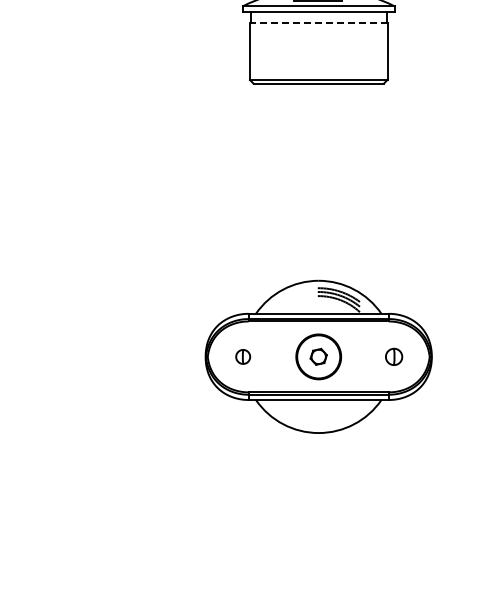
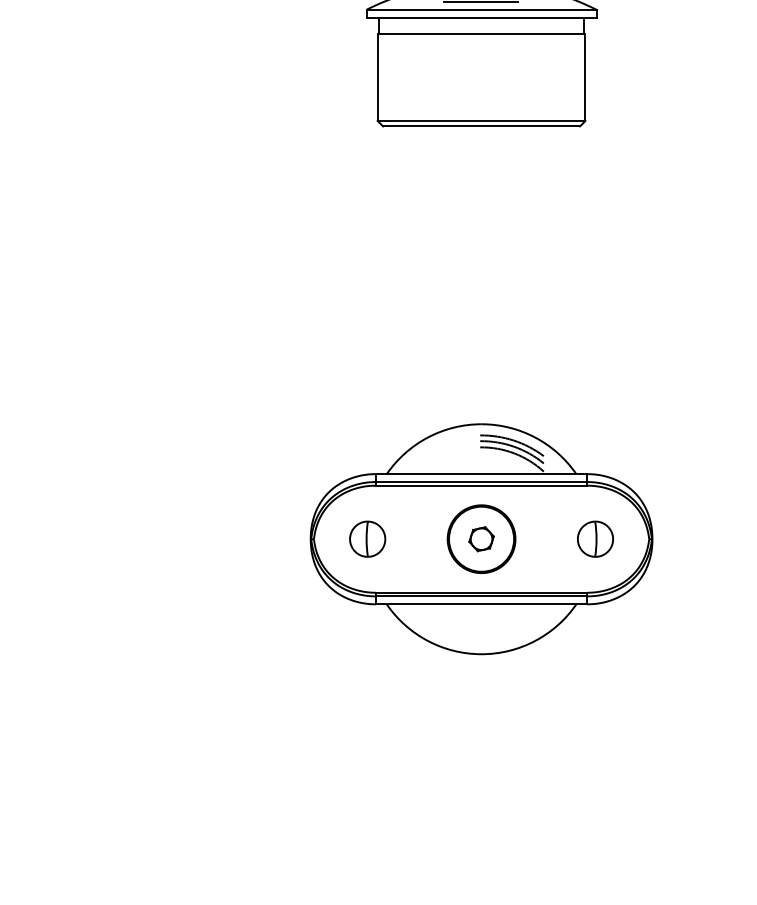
line: (318, 22) -> (481, 34), dashed -> solid
part: (242, 356) -> (366, 538), size x1.67
part: (393, 356) -> (594, 538), size x1.43

